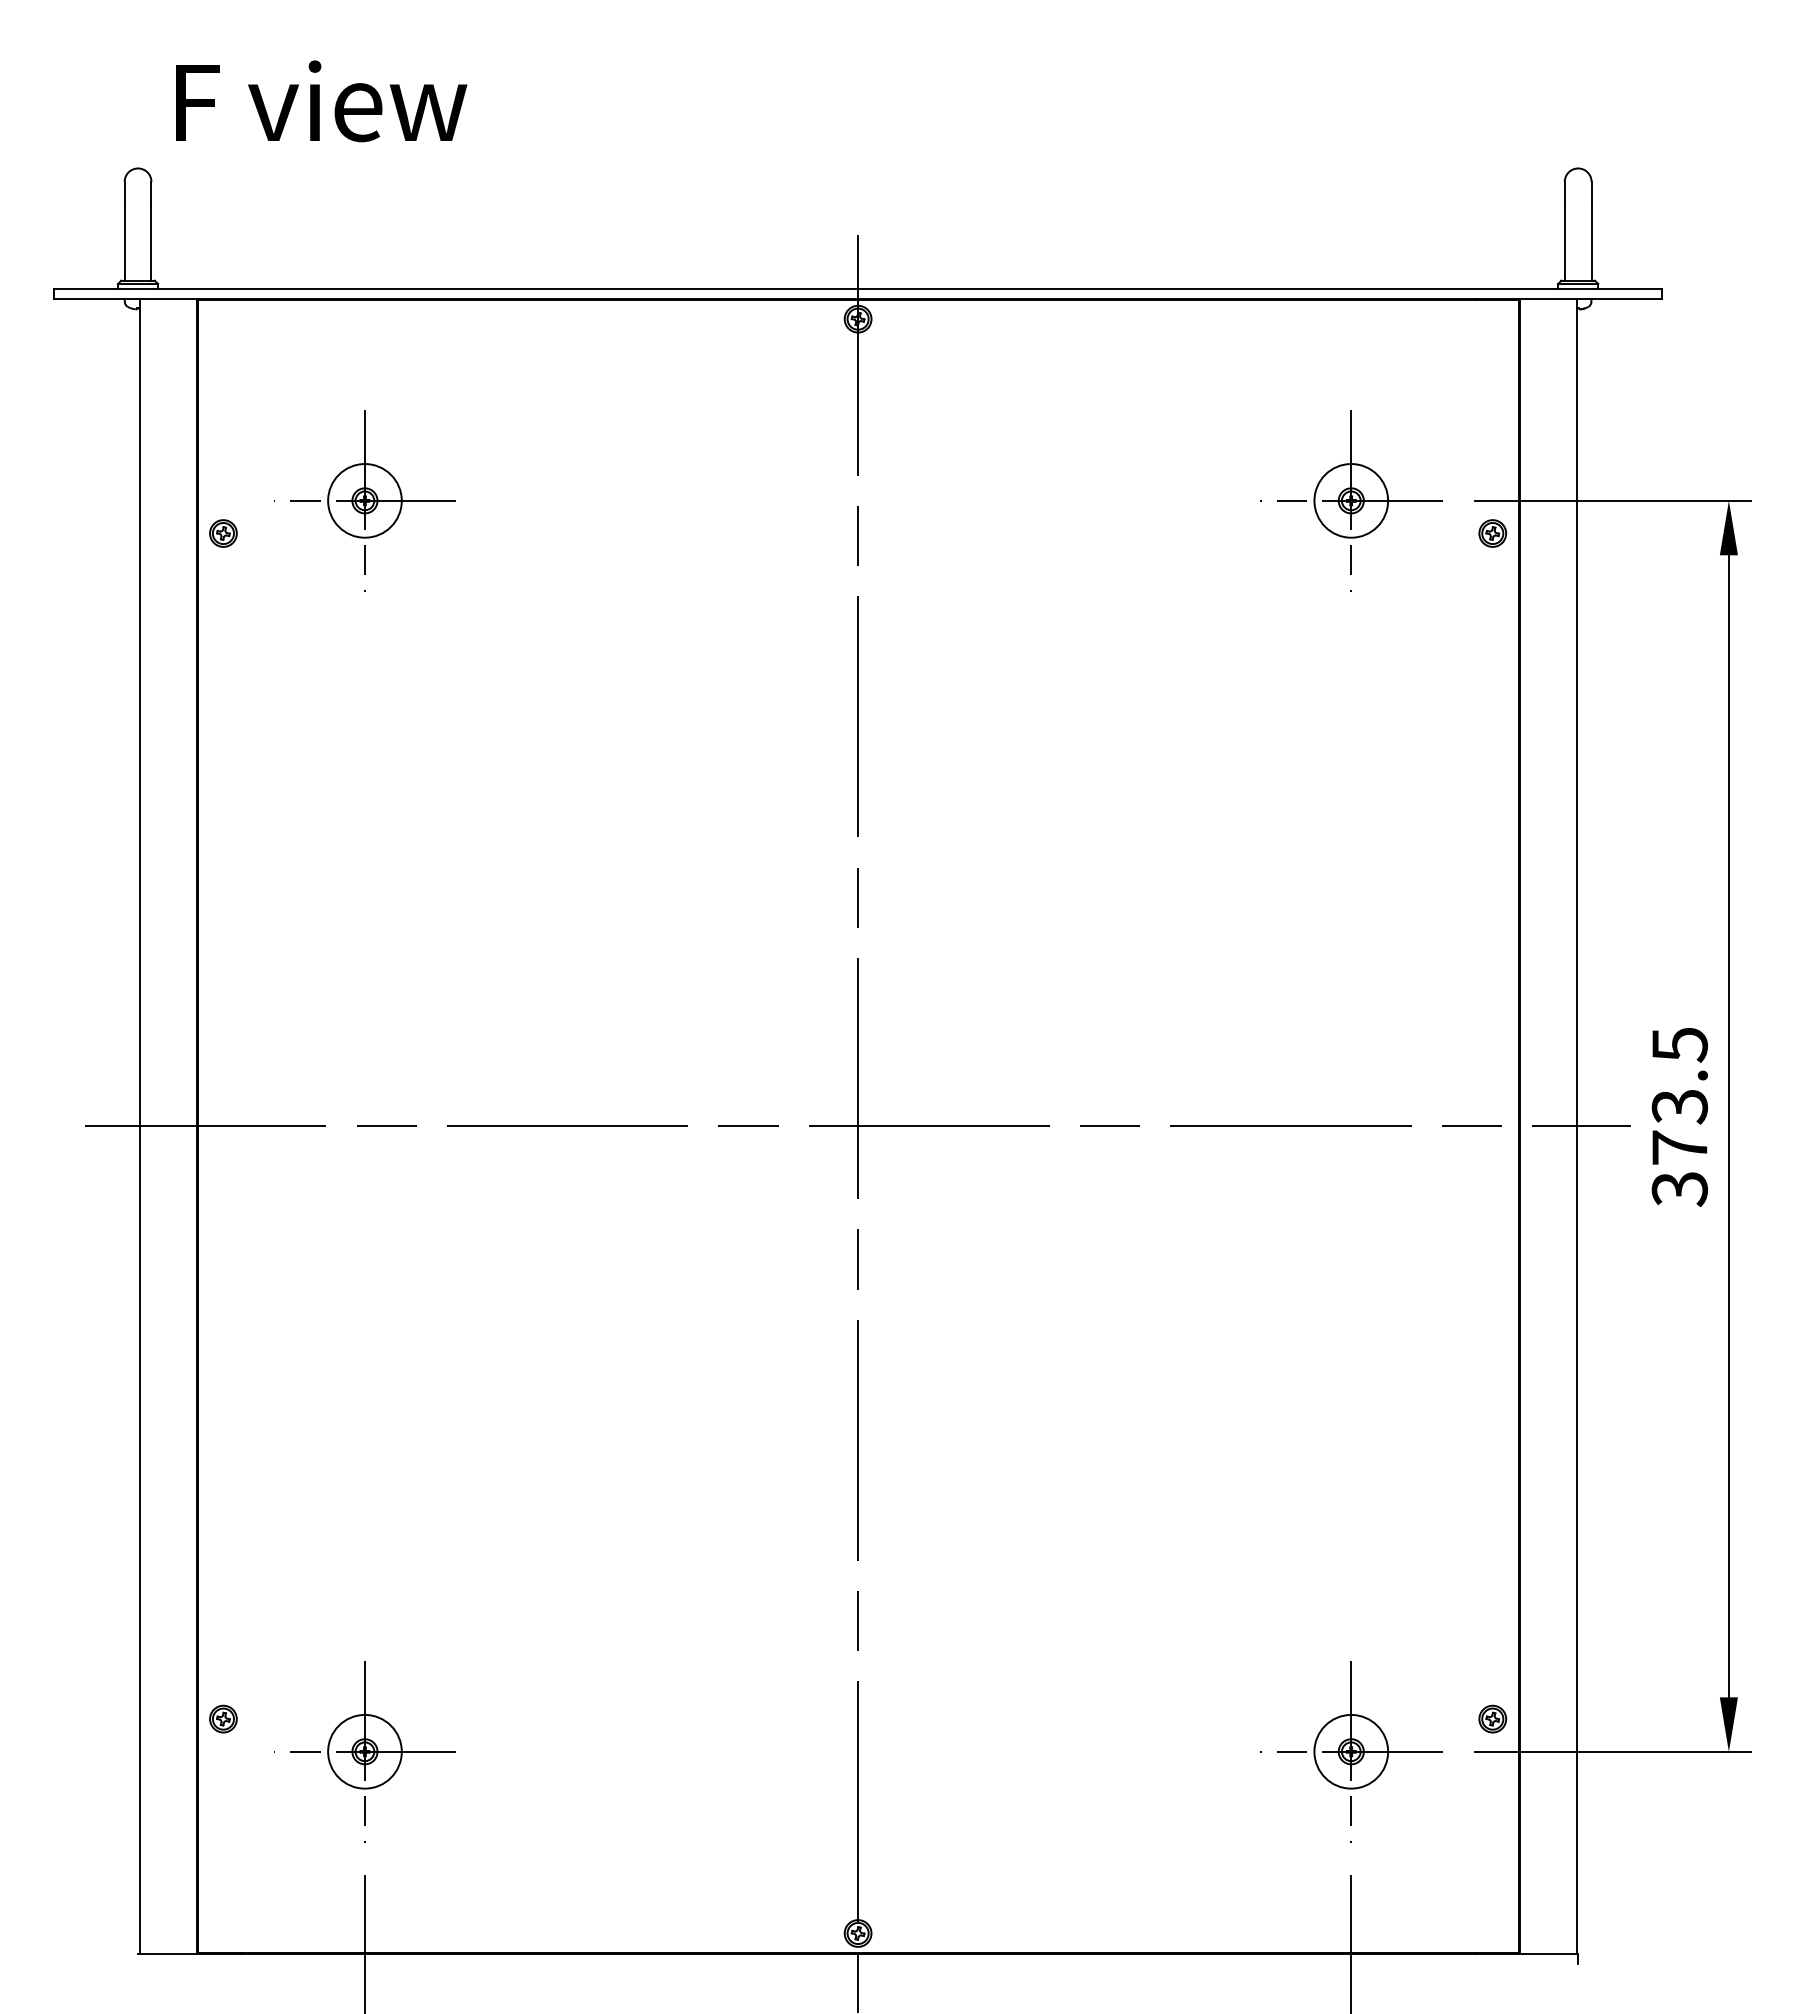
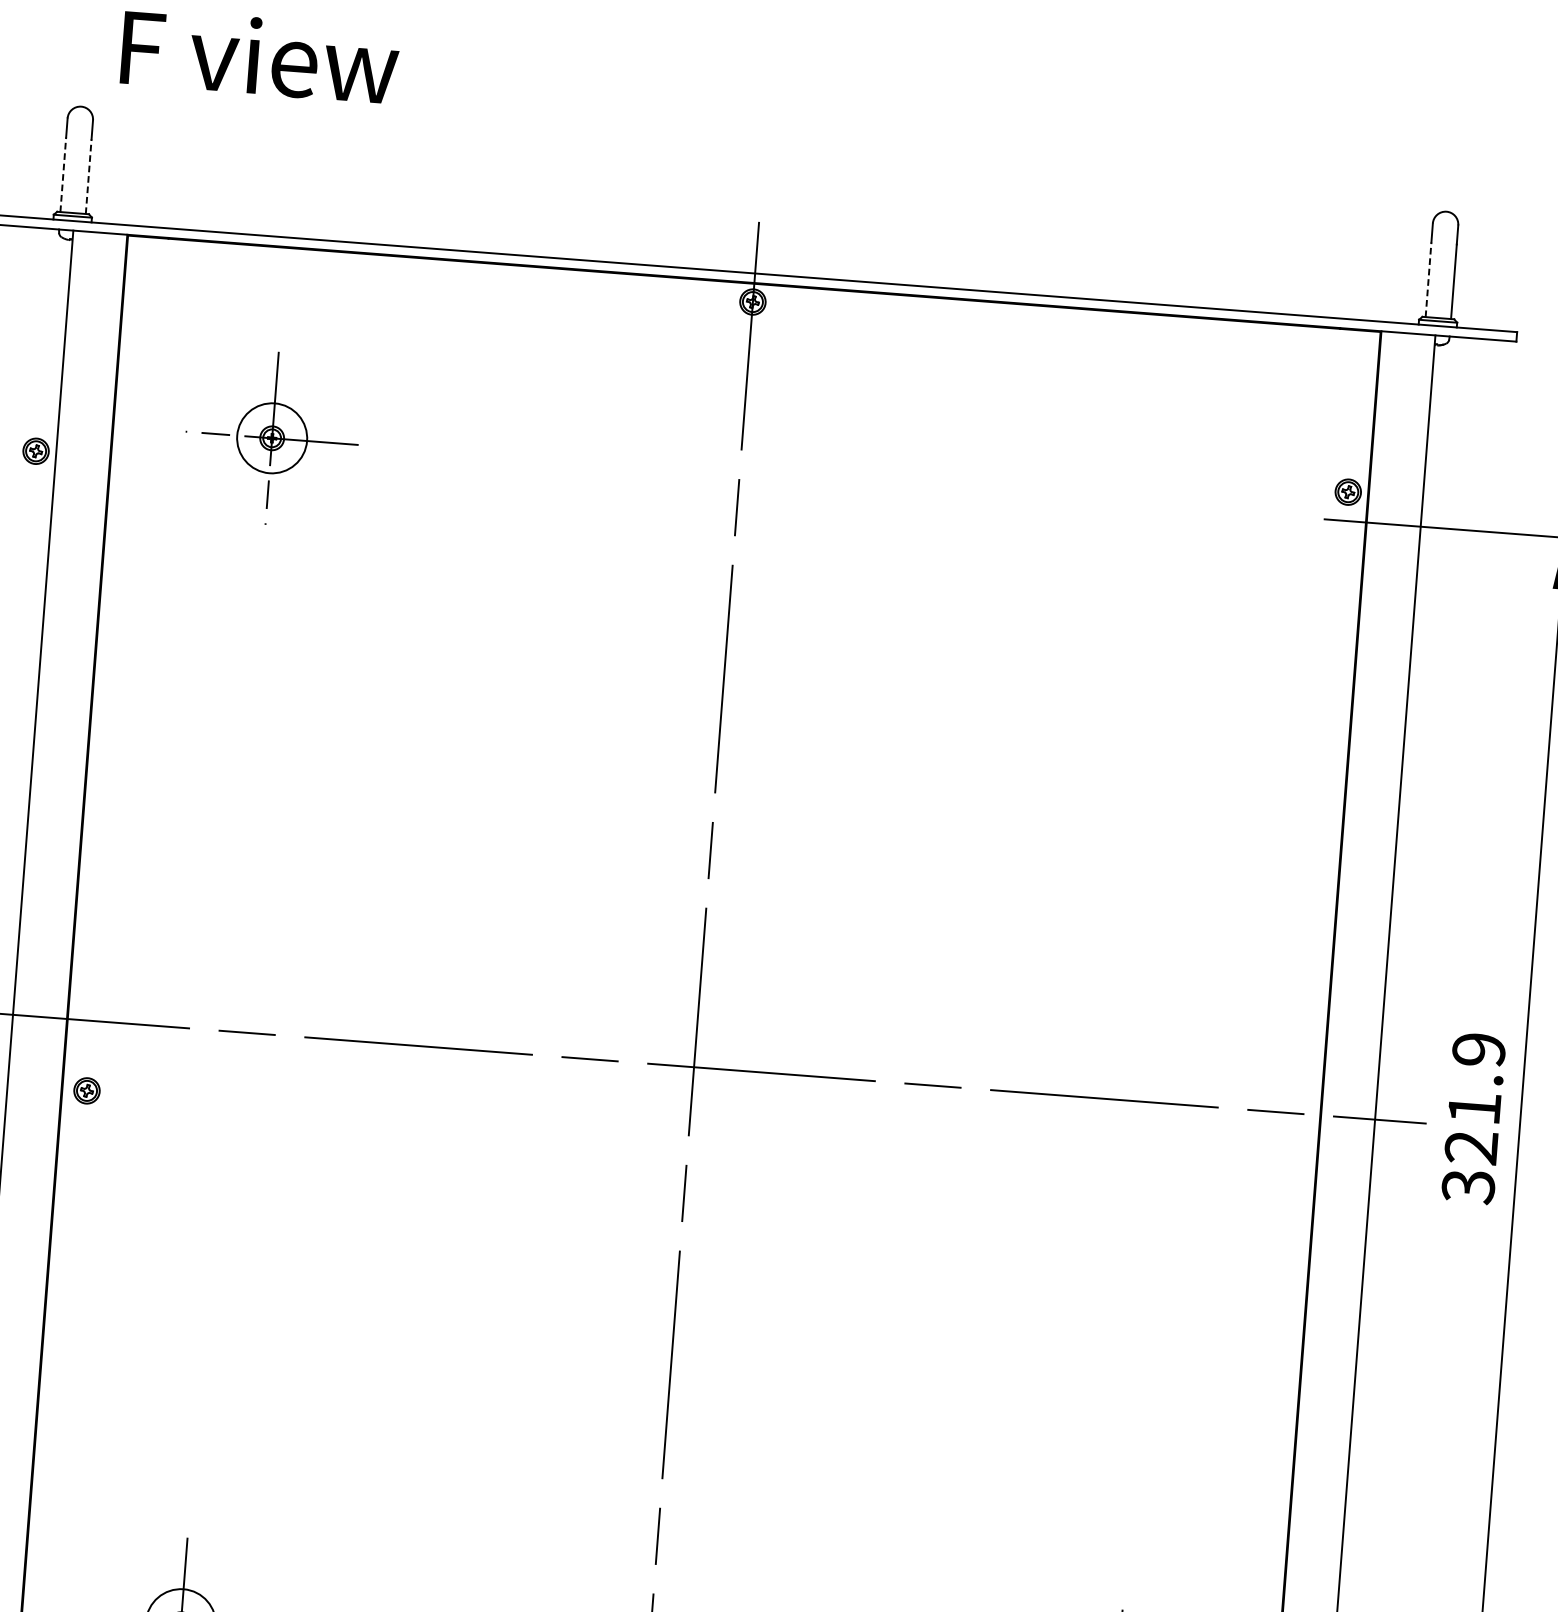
line: (124, 240) -> (63, 173), solid -> dashed
line: (151, 240) -> (88, 175), solid -> dashed
line: (1564, 240) -> (1428, 278), solid -> dashed
part: (1351, 500) -> (1207, 509), removed
part: (223, 533) -> (36, 451), moved
part: (1492, 533) -> (1348, 492), moved
text: (1679, 1096) -> (1474, 1098), 373.5 -> 321.9
part: (223, 1718) -> (87, 1090), moved

